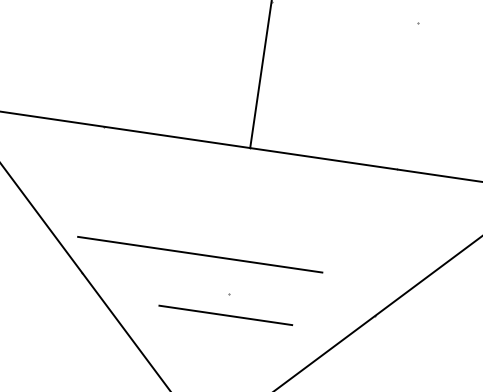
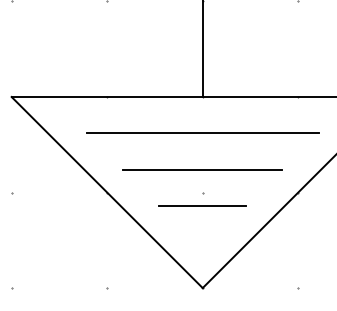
line: (241, 203) -> (202, 133), added
line: (199, 254) -> (202, 169), moved

